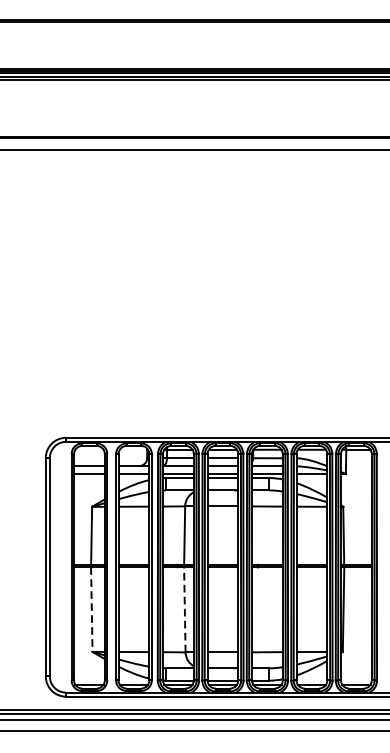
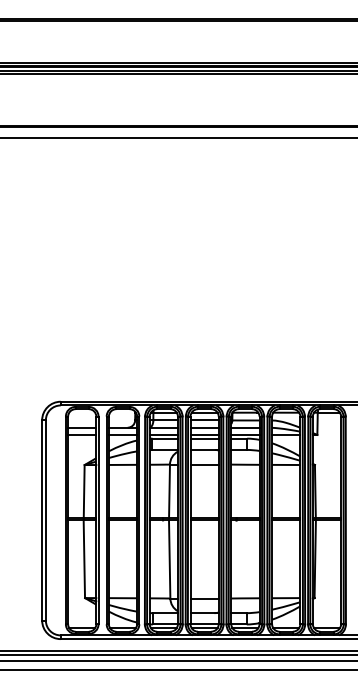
line: (91, 609) -> (84, 559), dashed -> solid
line: (184, 609) -> (169, 559), dashed -> solid

